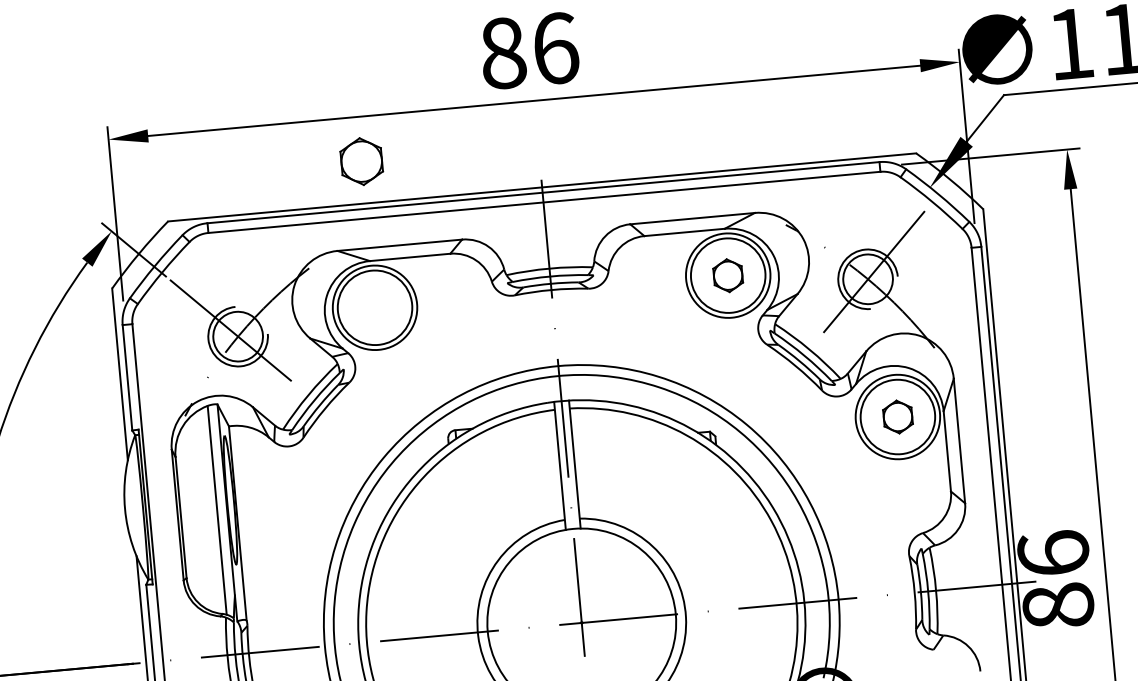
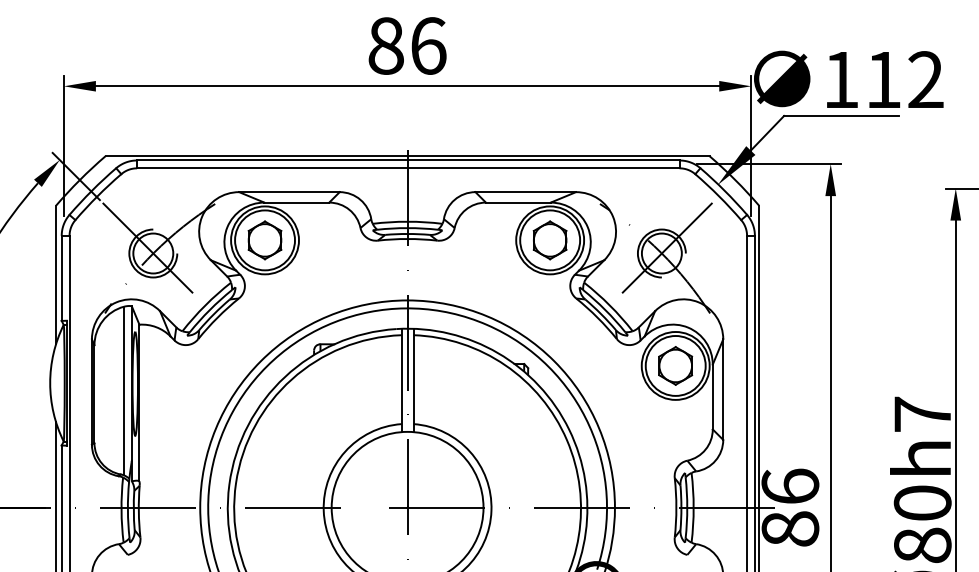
part: (361, 161) -> (264, 240), moved
part: (727, 275) -> (549, 240), size x1.43
part: (897, 416) -> (675, 365), size x1.43

